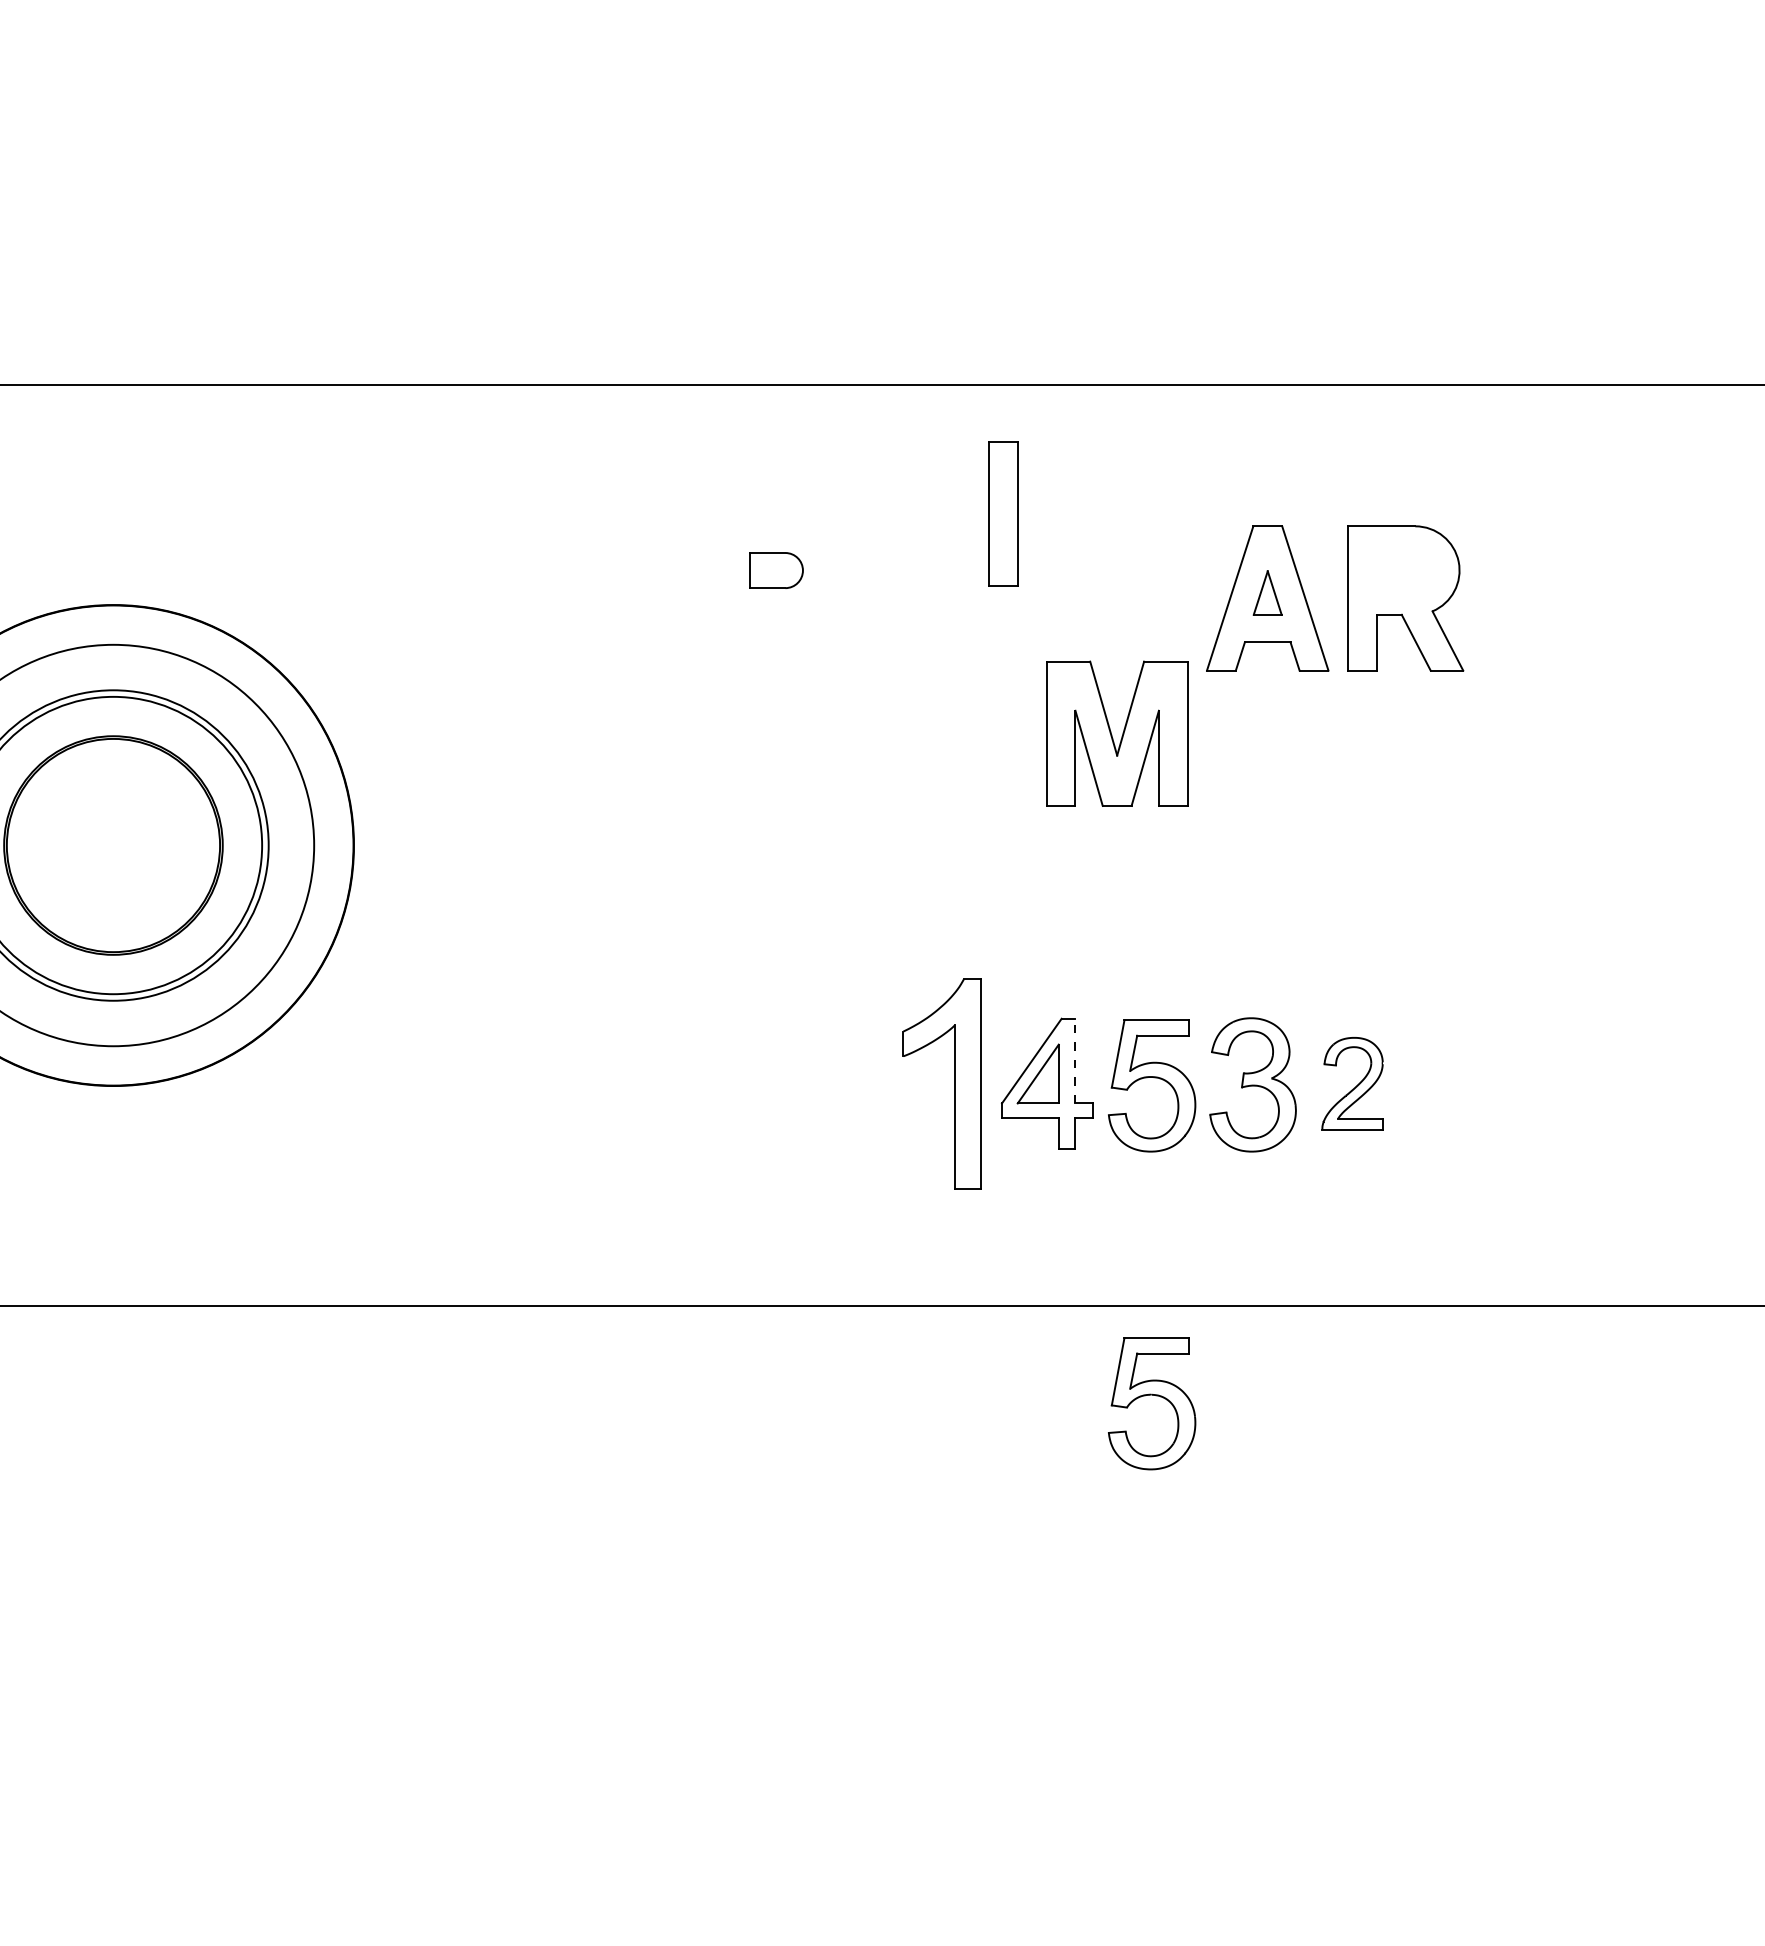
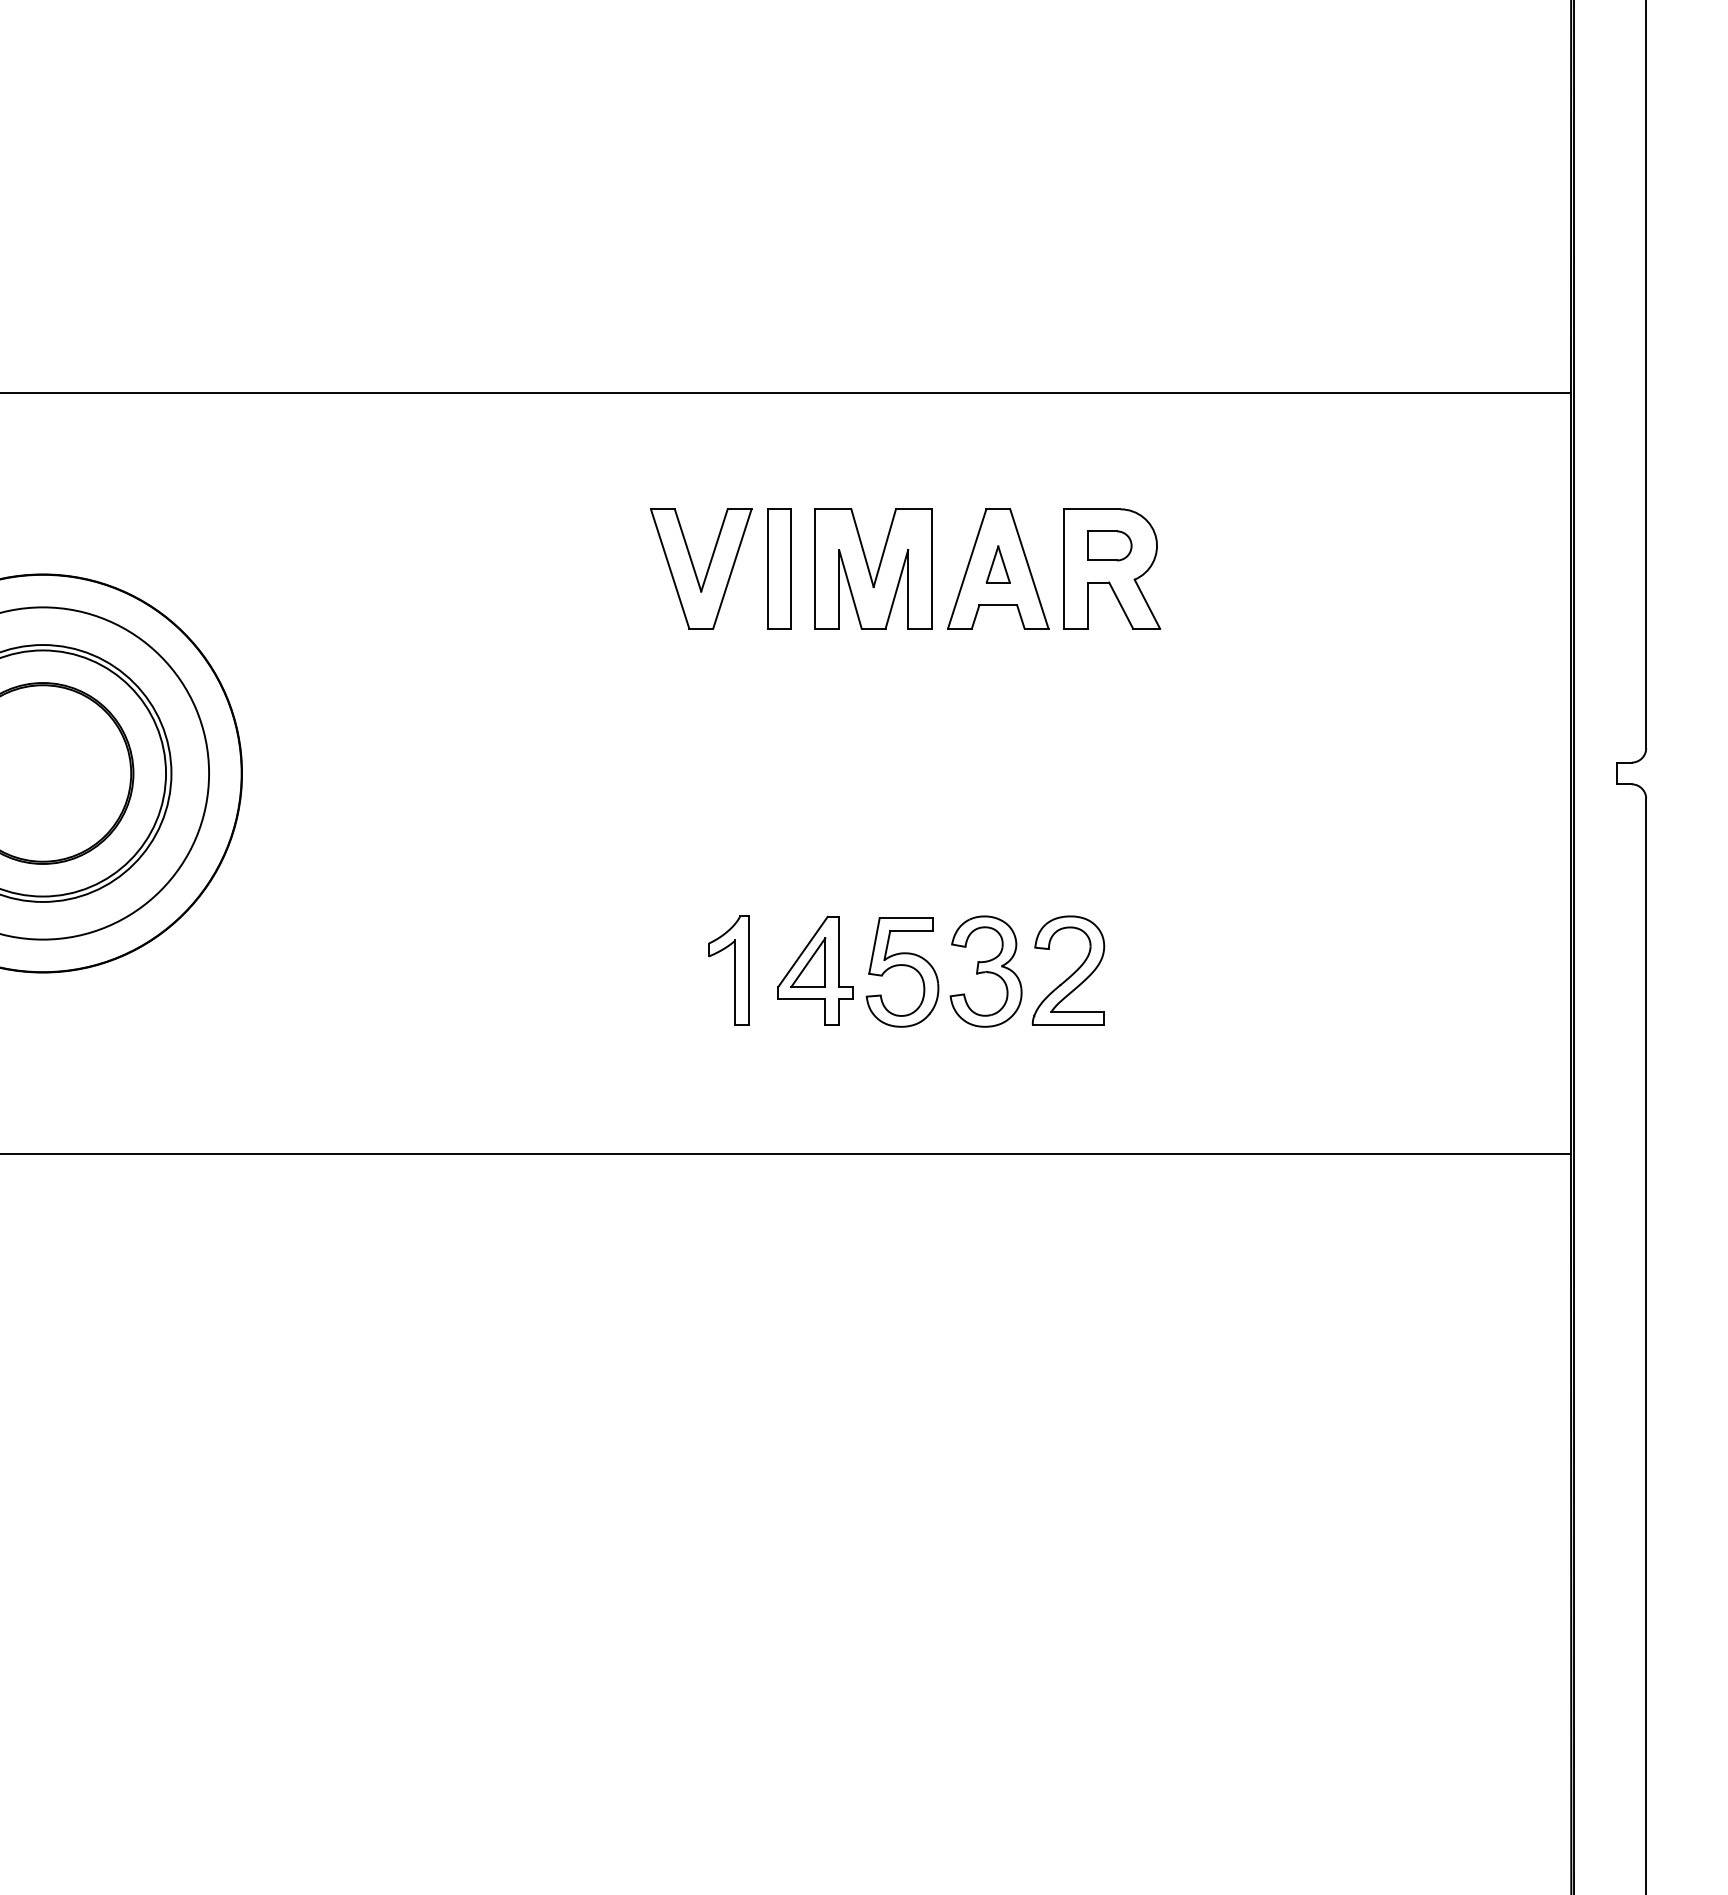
part: (1003, 513) -> (779, 568), moved
part: (776, 570) -> (1109, 545), moved
part: (909, 597) -> (701, 568), added
part: (1116, 733) -> (873, 568), moved
line: (1074, 1060) -> (838, 951), dashed -> solid
part: (941, 1083) -> (728, 970), size x0.62
part: (1352, 1083) -> (1068, 970), size x1.43
part: (1154, 1396) -> (904, 1229), removed

